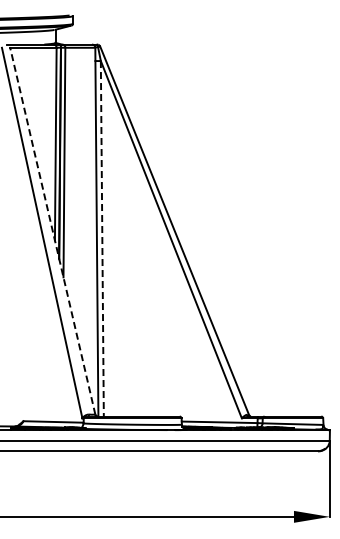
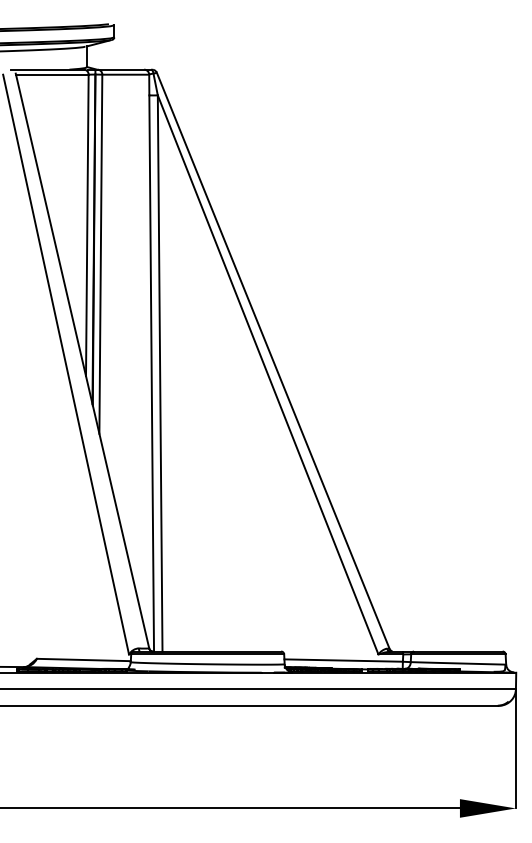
line: (52, 230) -> (82, 360), dashed -> solid
line: (102, 238) -> (160, 373), dashed -> solid

